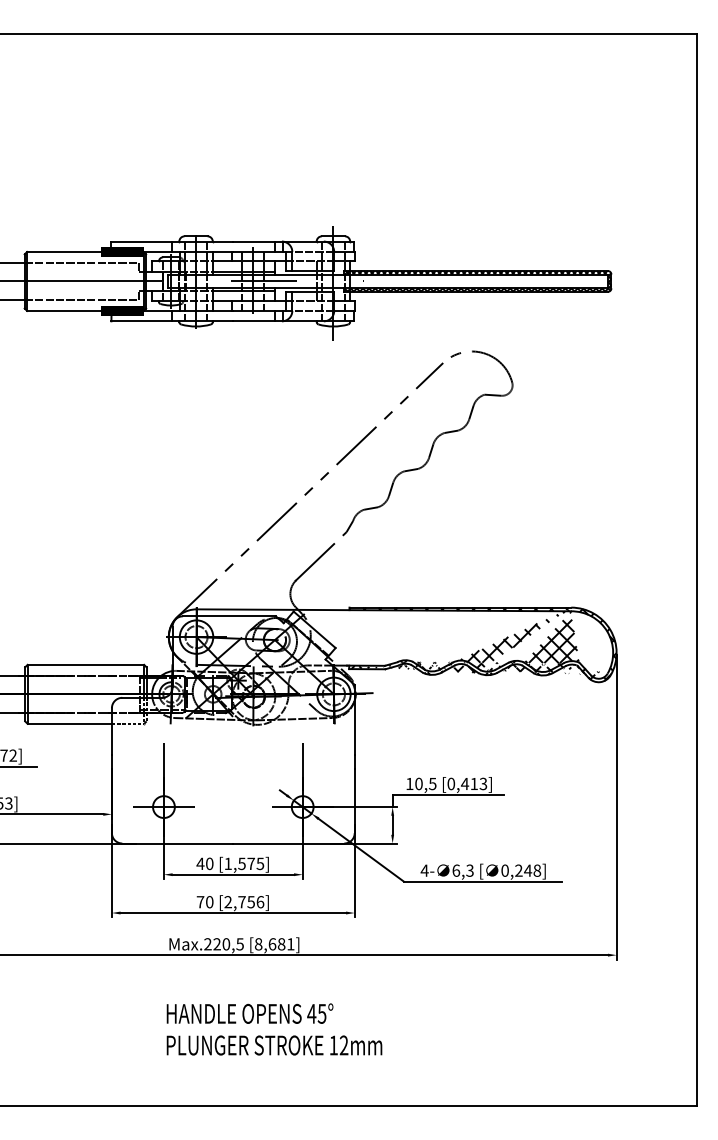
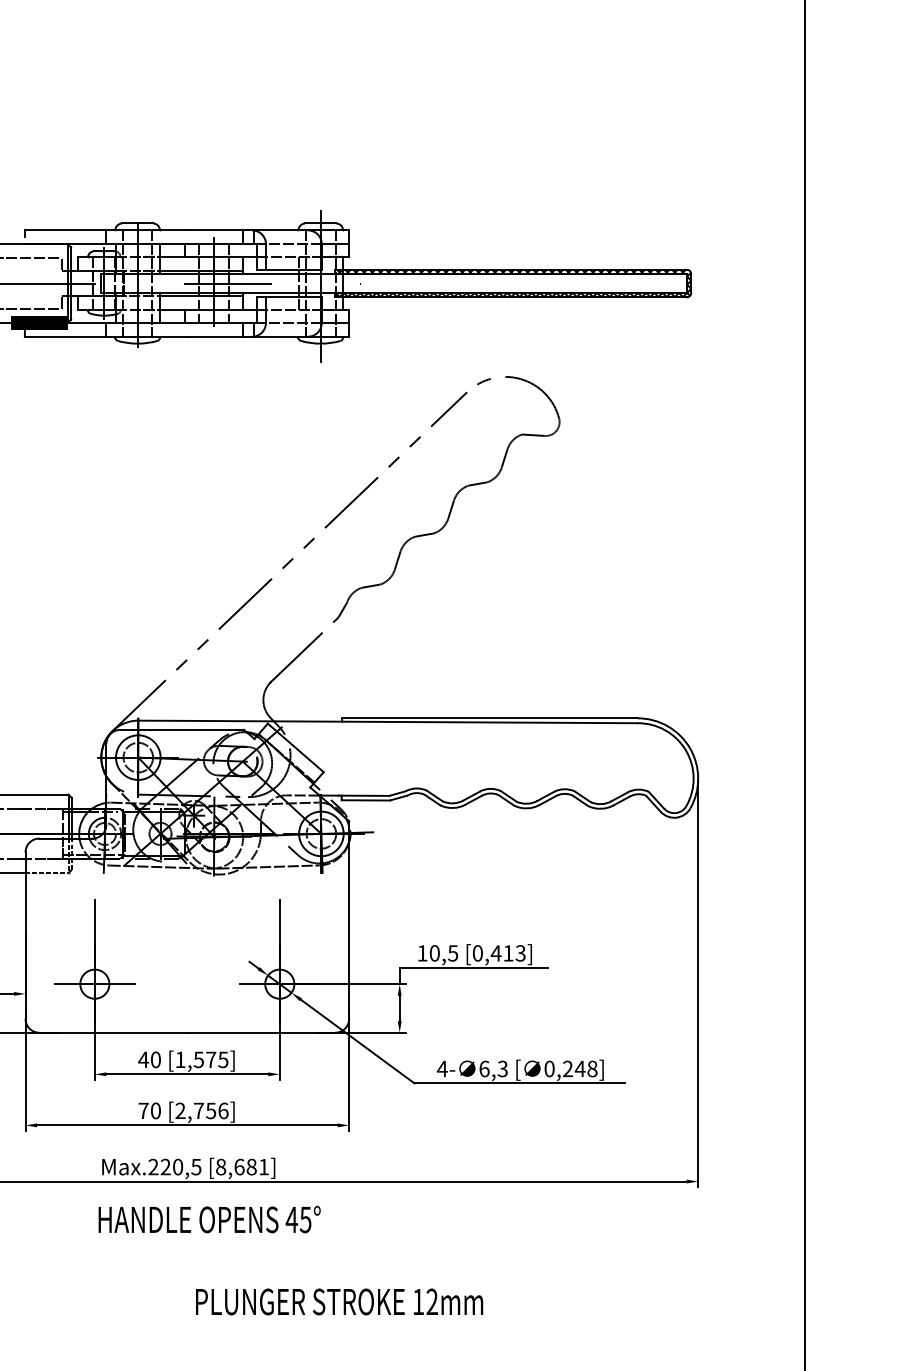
fill: (122, 251) -> (39, 243), removed
hatch: (482, 644) -> (519, 767), removed
text: (249, 1013) -> (208, 1219), moved
text: (274, 1045) -> (339, 1301), moved

